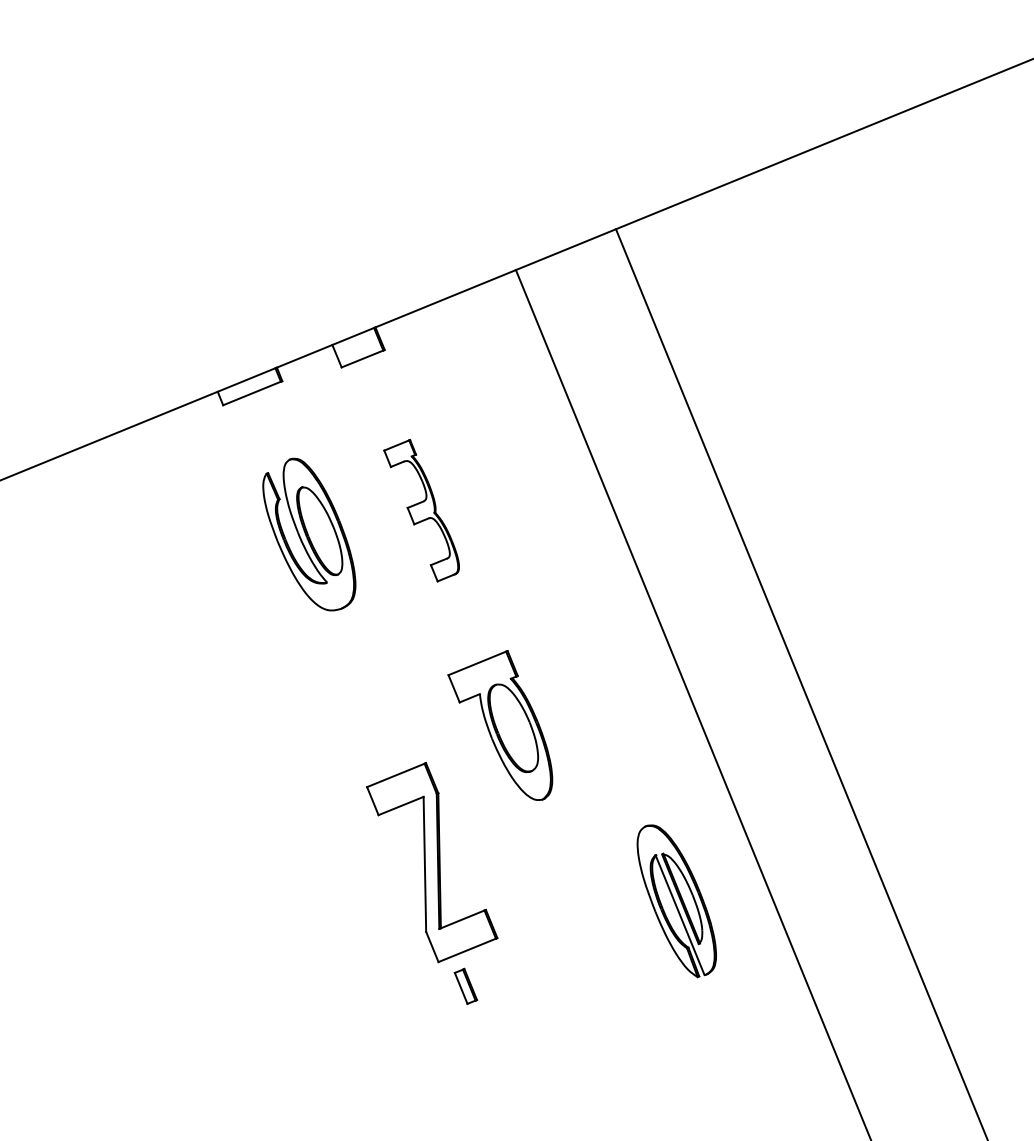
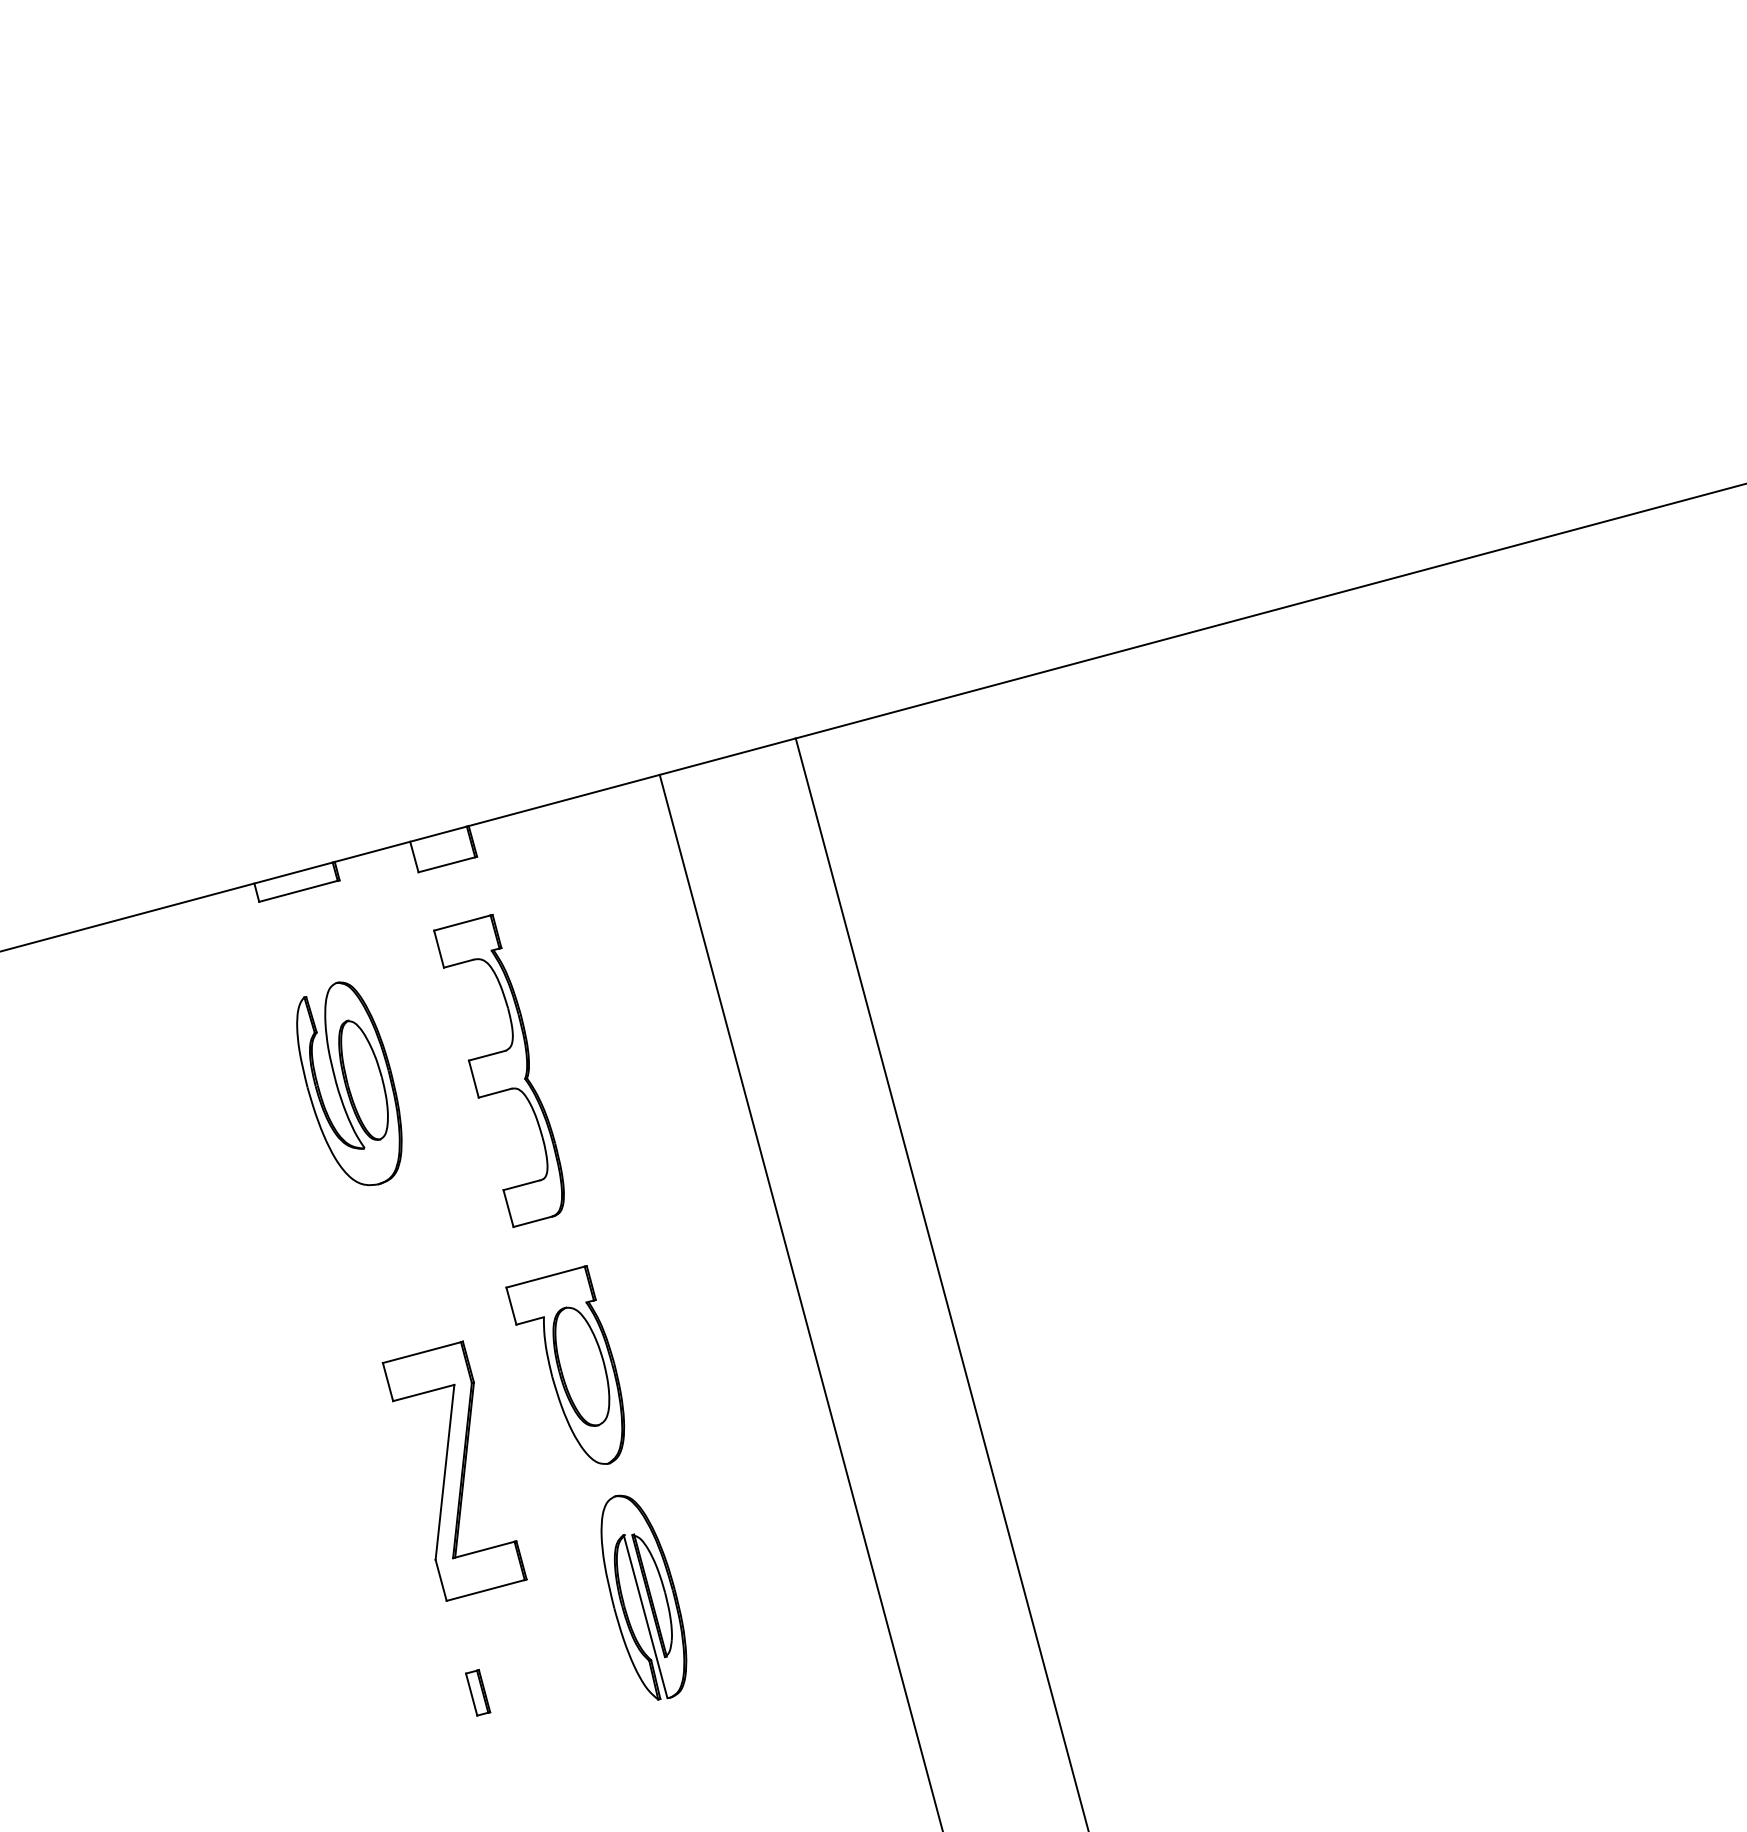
part: (421, 510) -> (498, 1070), size x1.67
part: (431, 862) -> (454, 1470), moved
part: (676, 900) -> (643, 1597), moved

